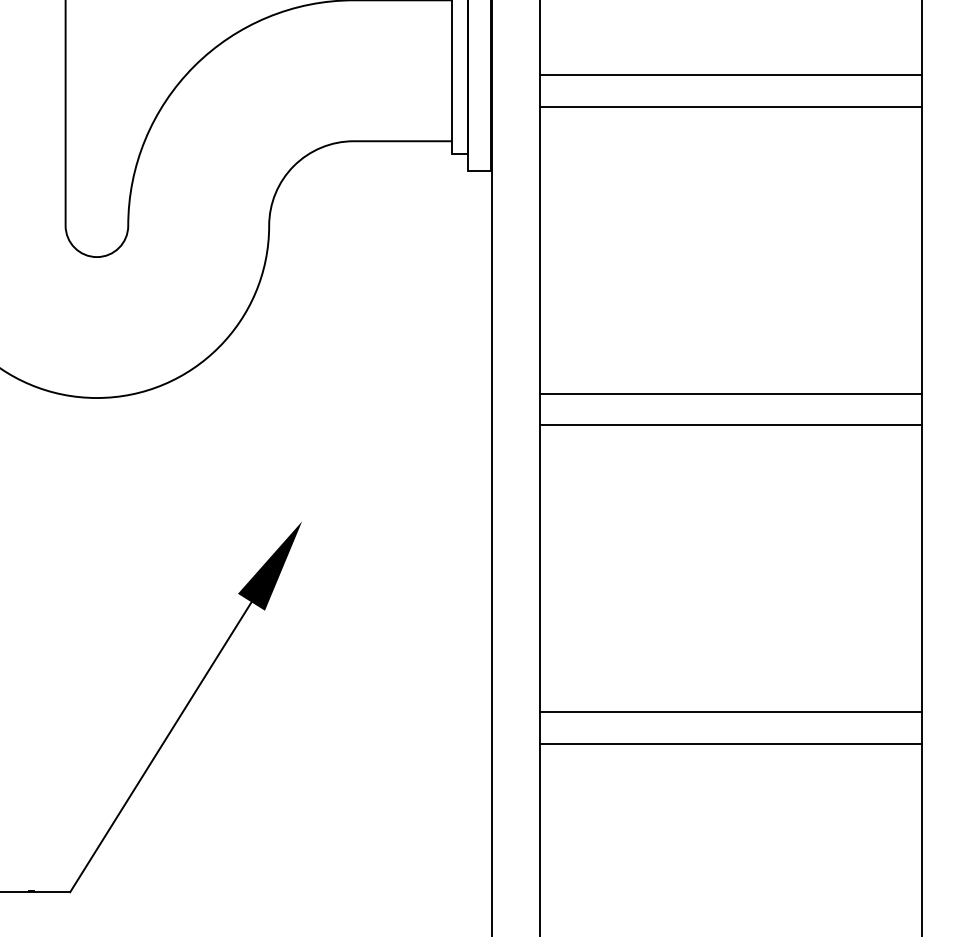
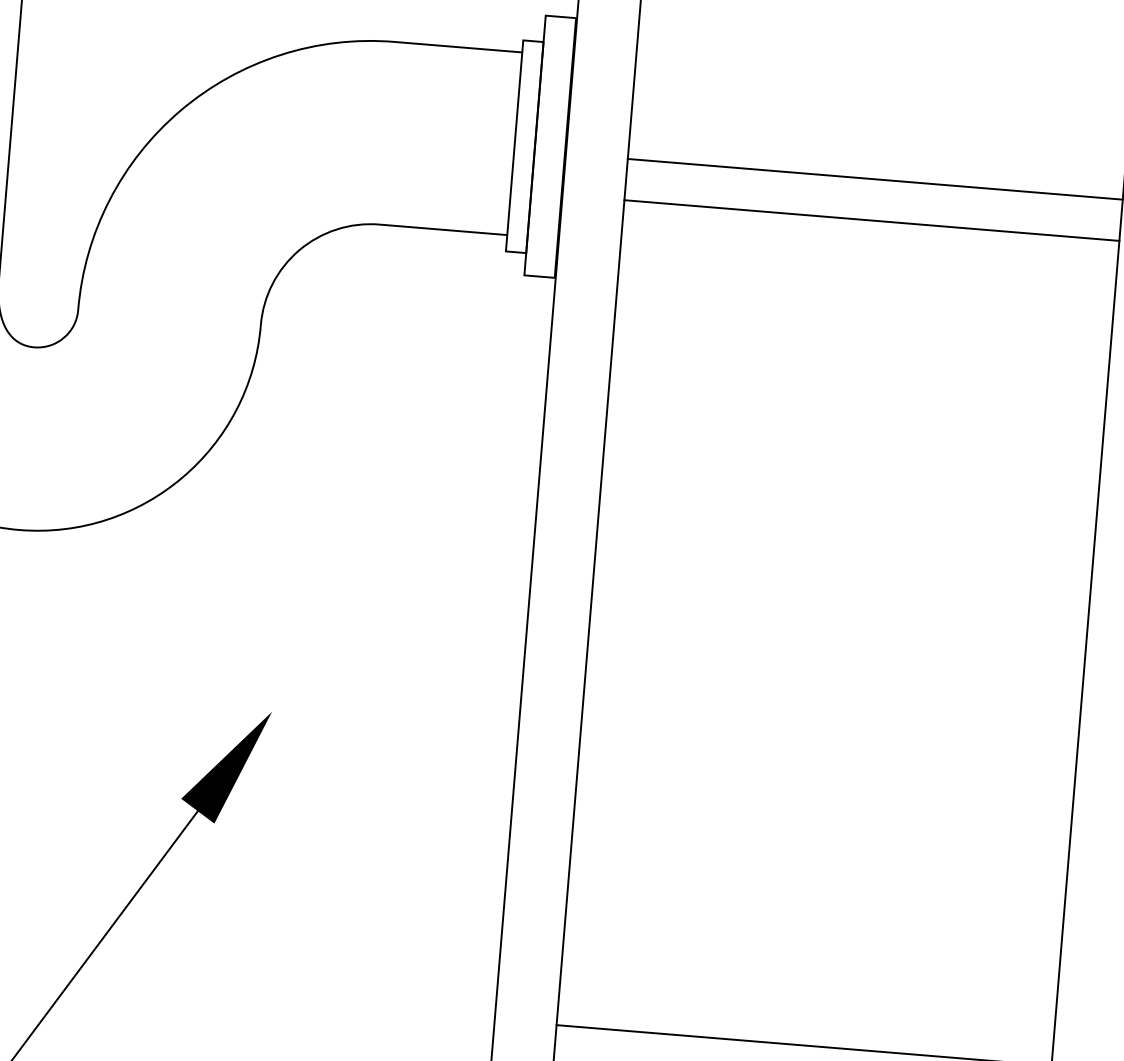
line: (730, 393) -> (840, 591), removed
line: (730, 425) -> (837, 633), removed
line: (730, 711) -> (806, 1003), removed

